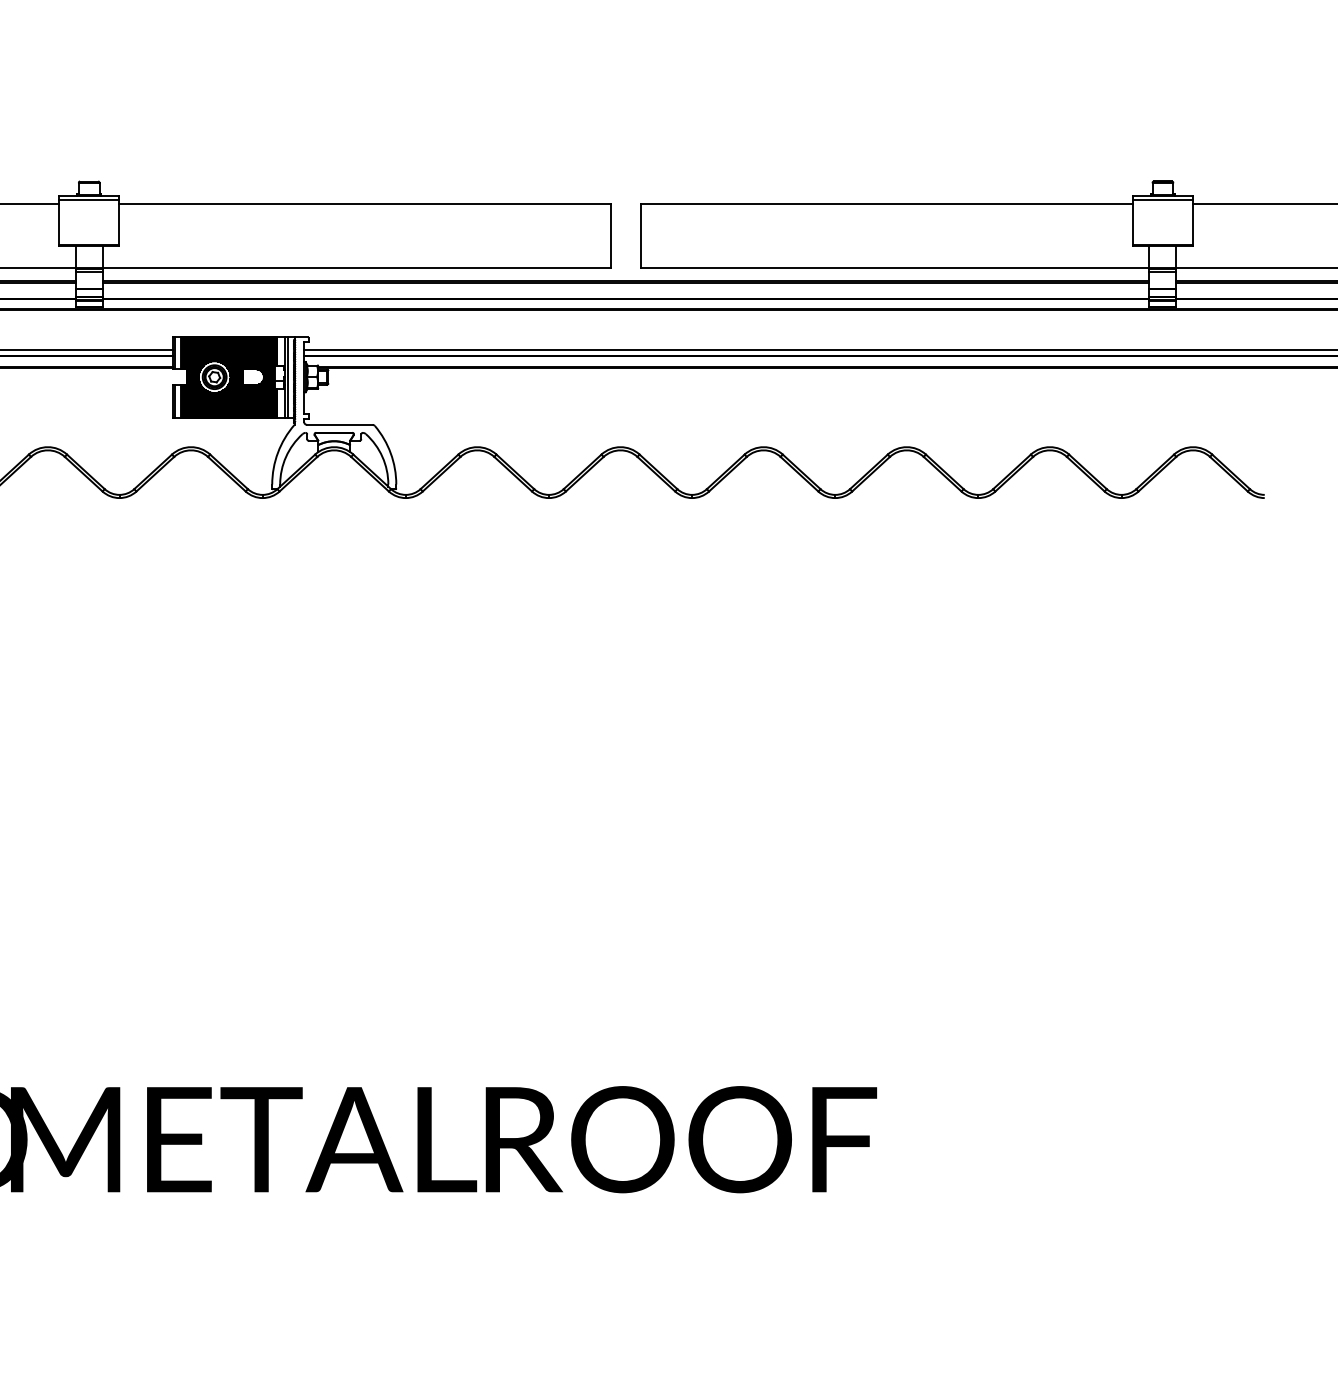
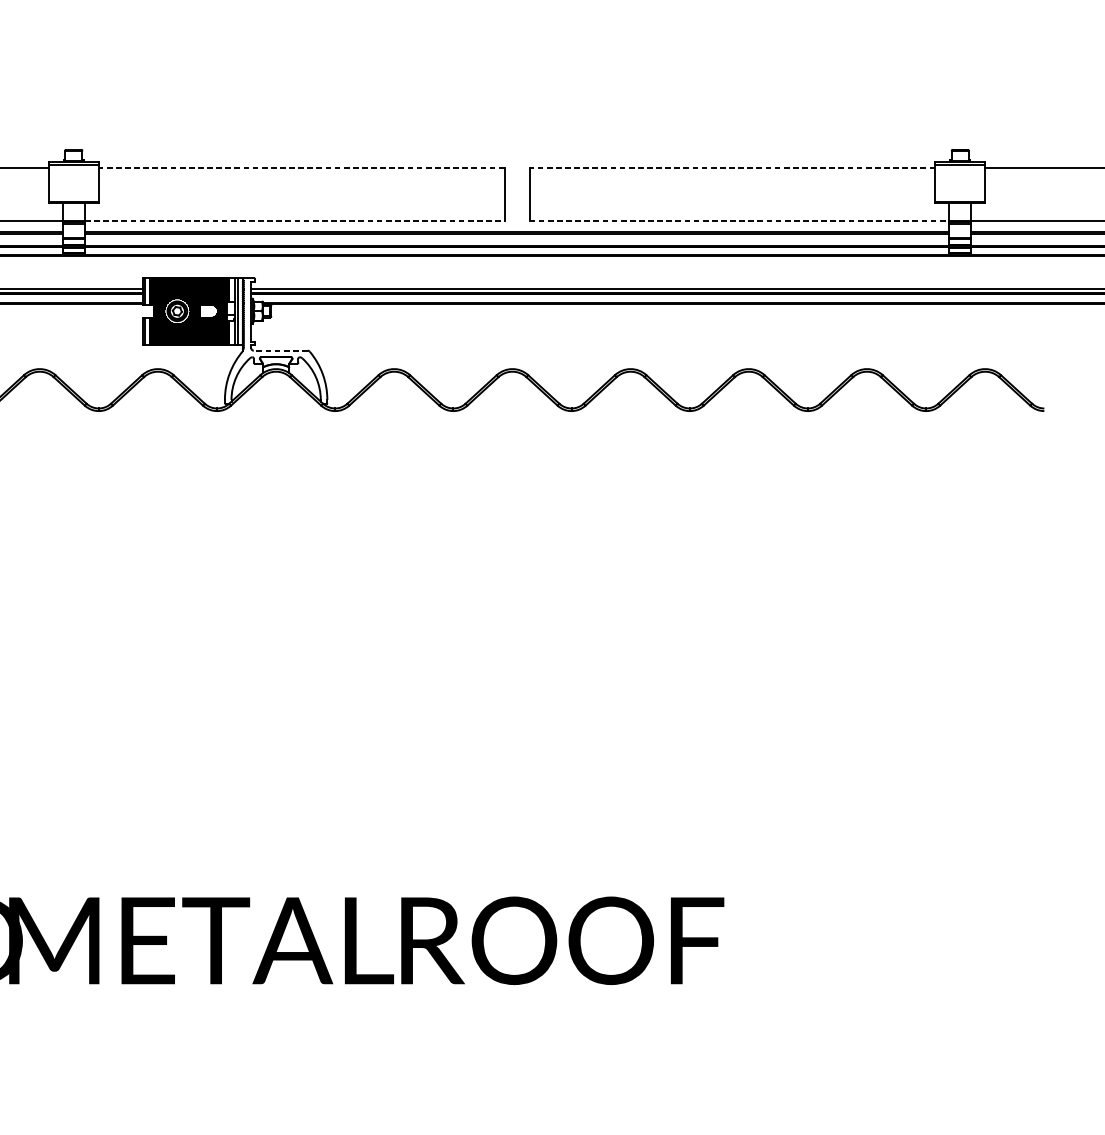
line: (365, 203) -> (301, 167), solid -> dashed
line: (886, 203) -> (732, 167), solid -> dashed
line: (357, 267) -> (295, 220), solid -> dashed
line: (895, 267) -> (739, 220), solid -> dashed
line: (339, 424) -> (280, 350), solid -> dashed

